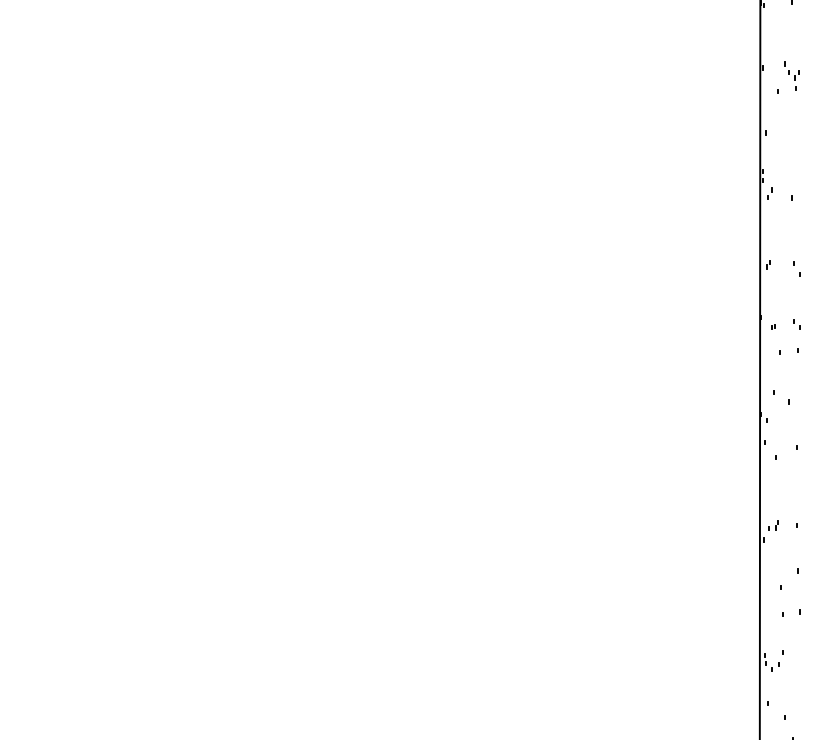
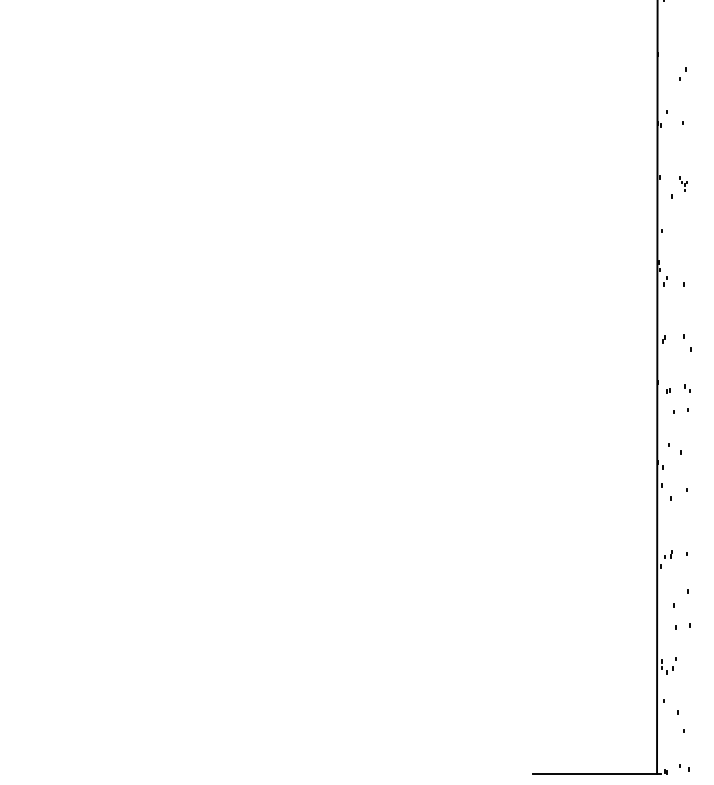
part: (791, 76) -> (683, 184), size x0.6
part: (796, 268) -> (687, 342), size x1.4

